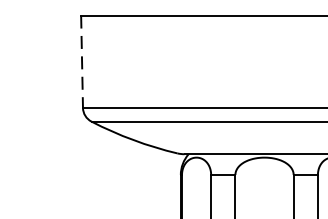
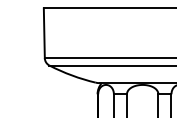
line: (82, 62) -> (44, 33), dashed -> solid

